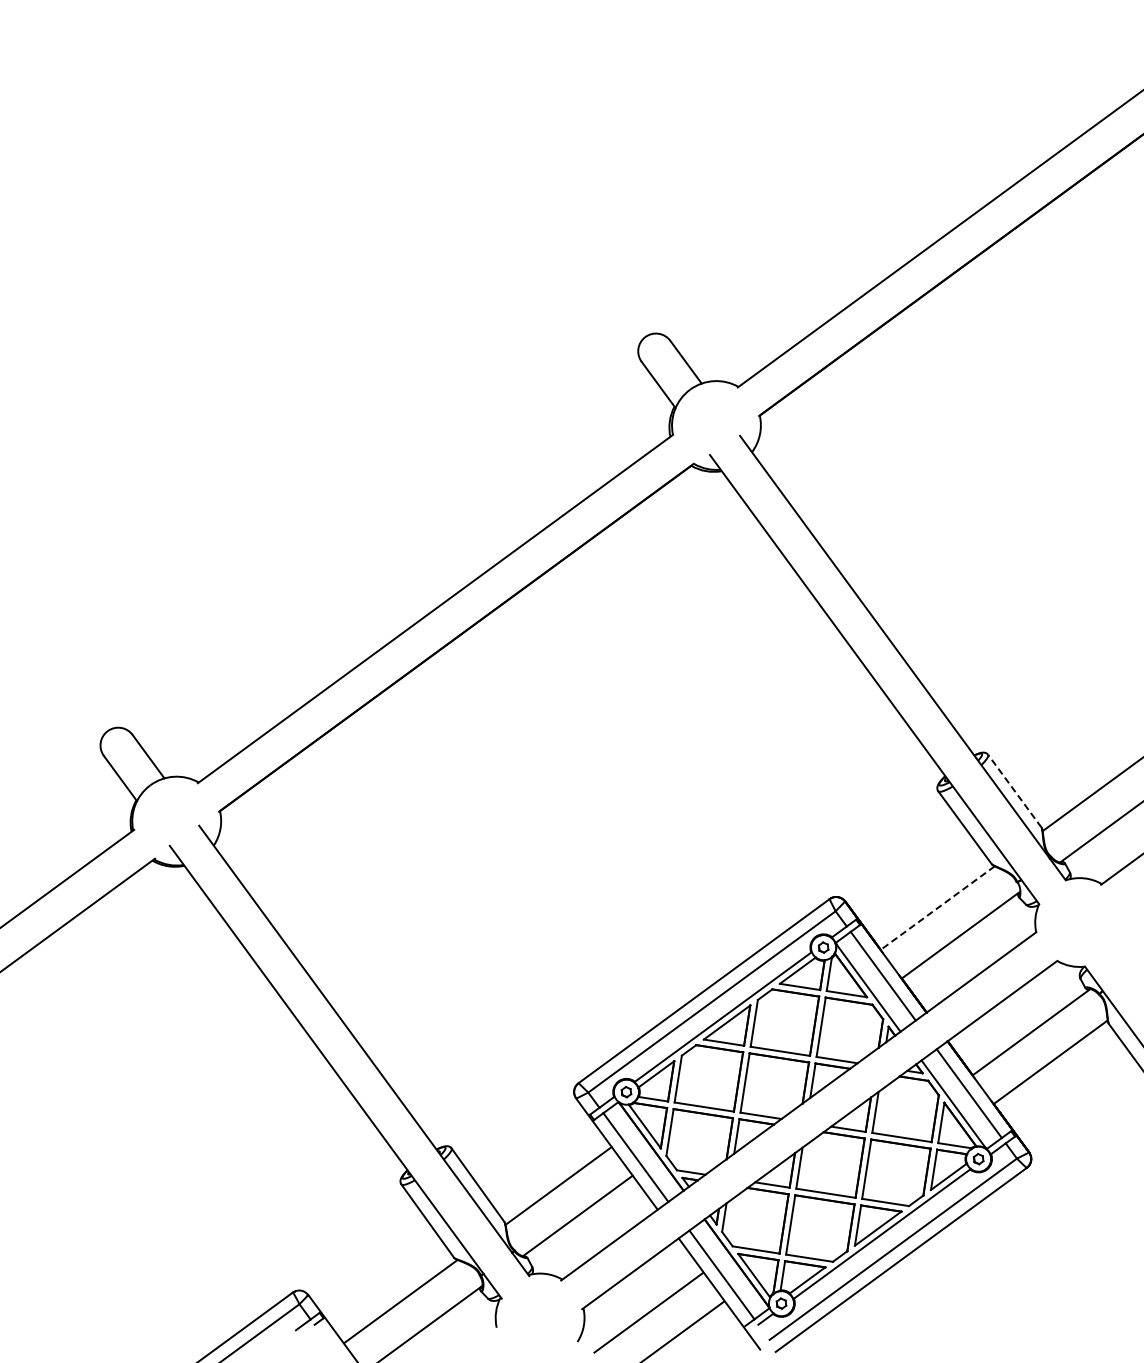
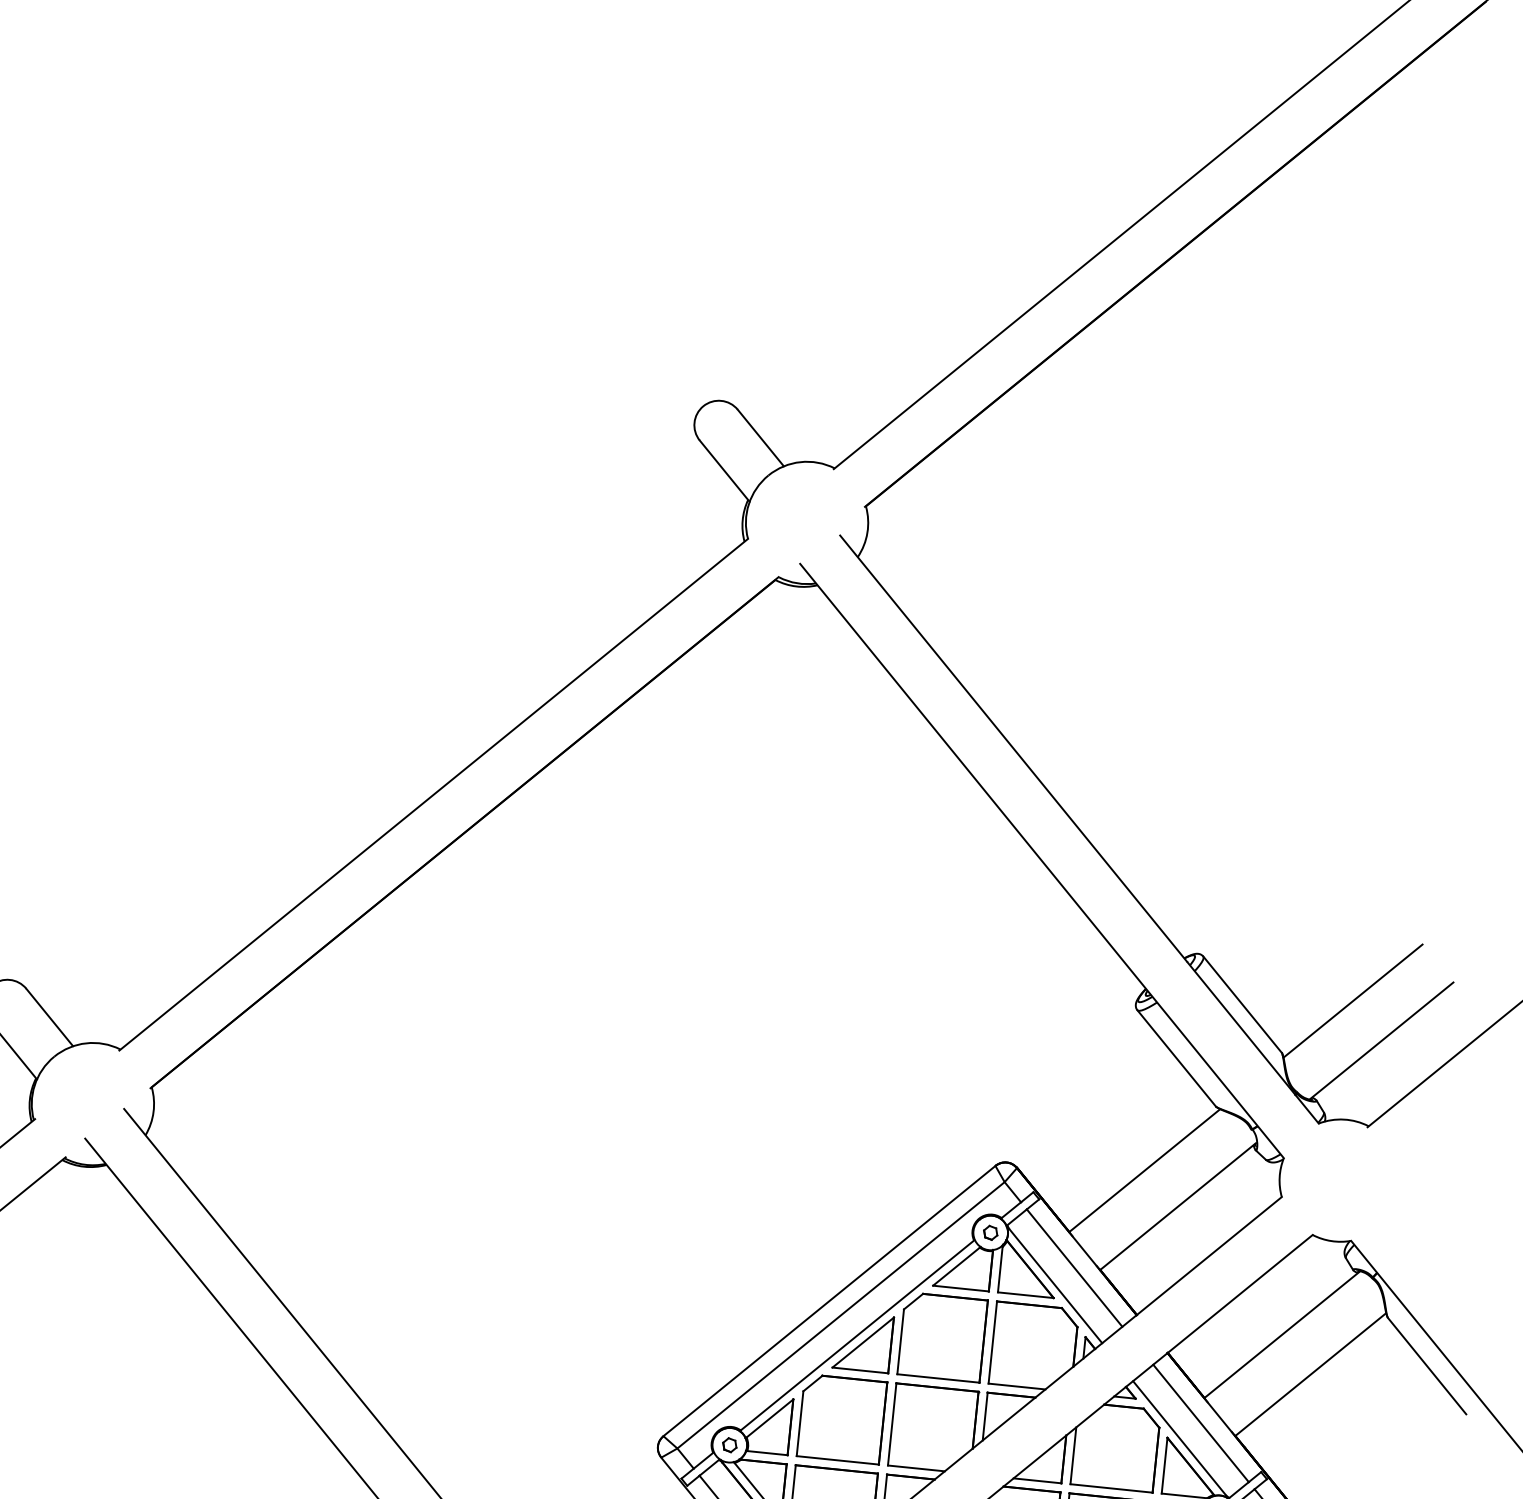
line: (1014, 790) -> (1242, 1003), dashed -> solid
line: (937, 908) -> (1144, 1171), dashed -> solid

